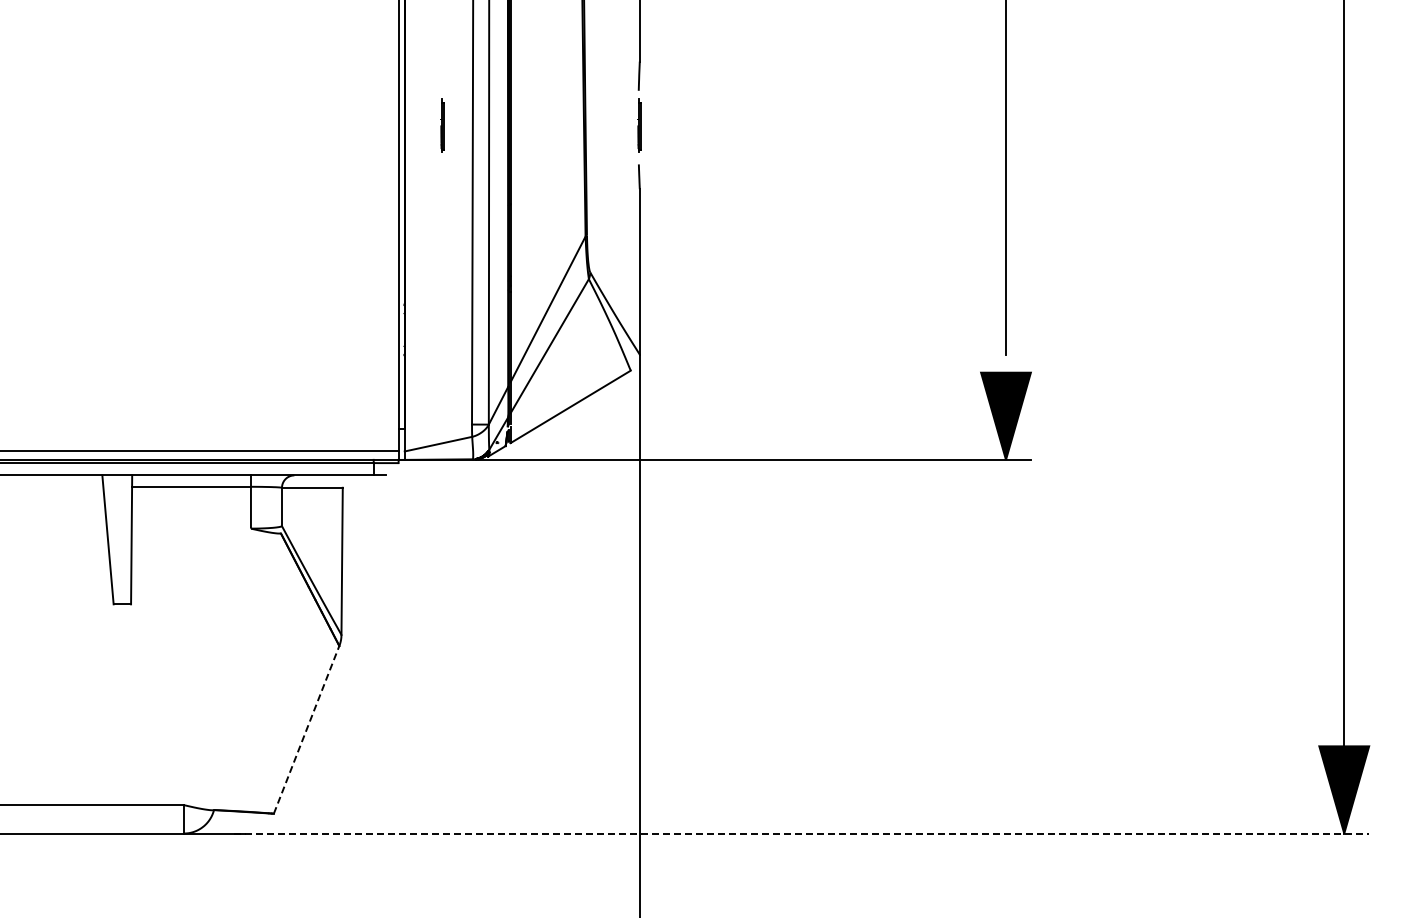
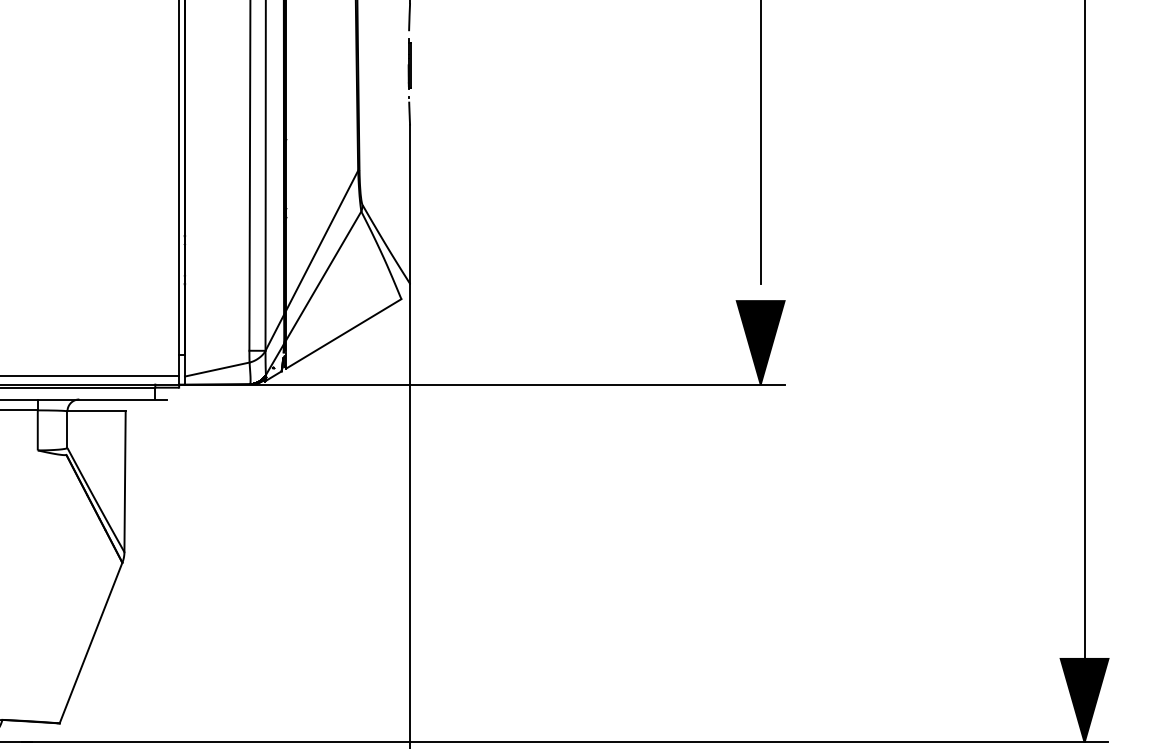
line: (442, 125) -> (221, 64), removed
line: (306, 729) -> (90, 642), dashed -> solid
line: (802, 833) -> (565, 742), dashed -> solid

